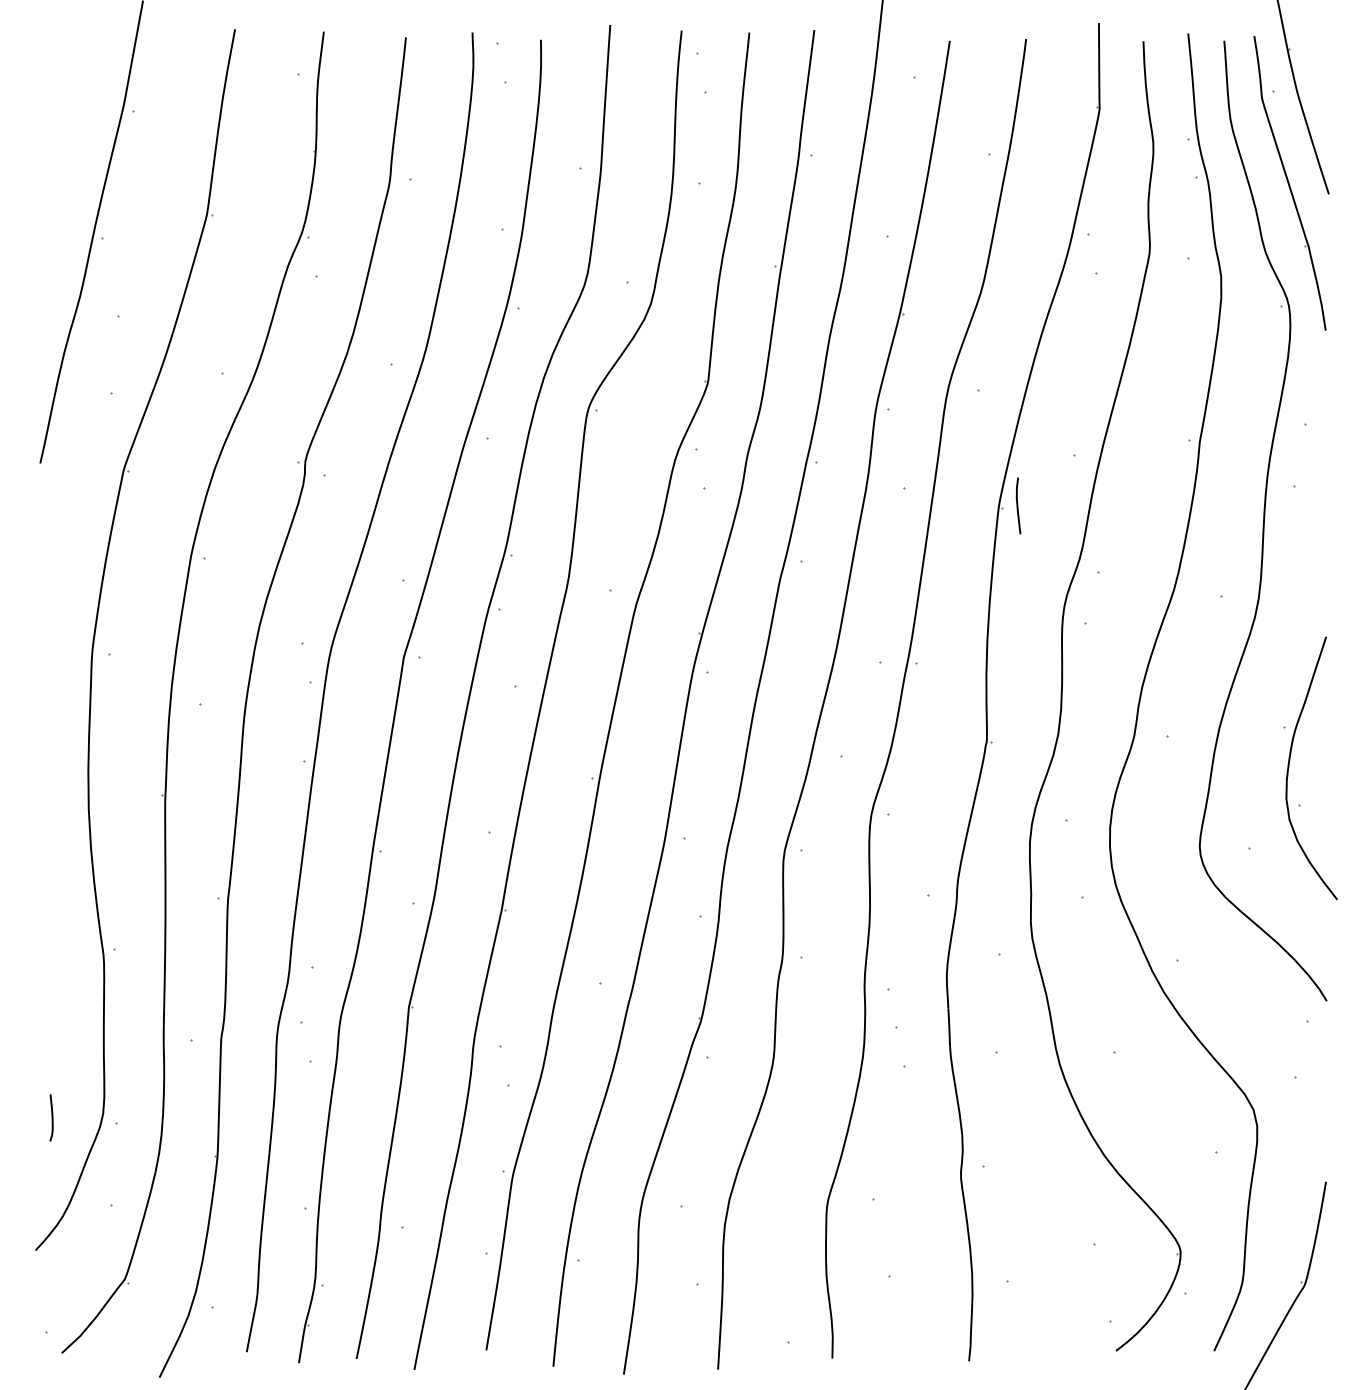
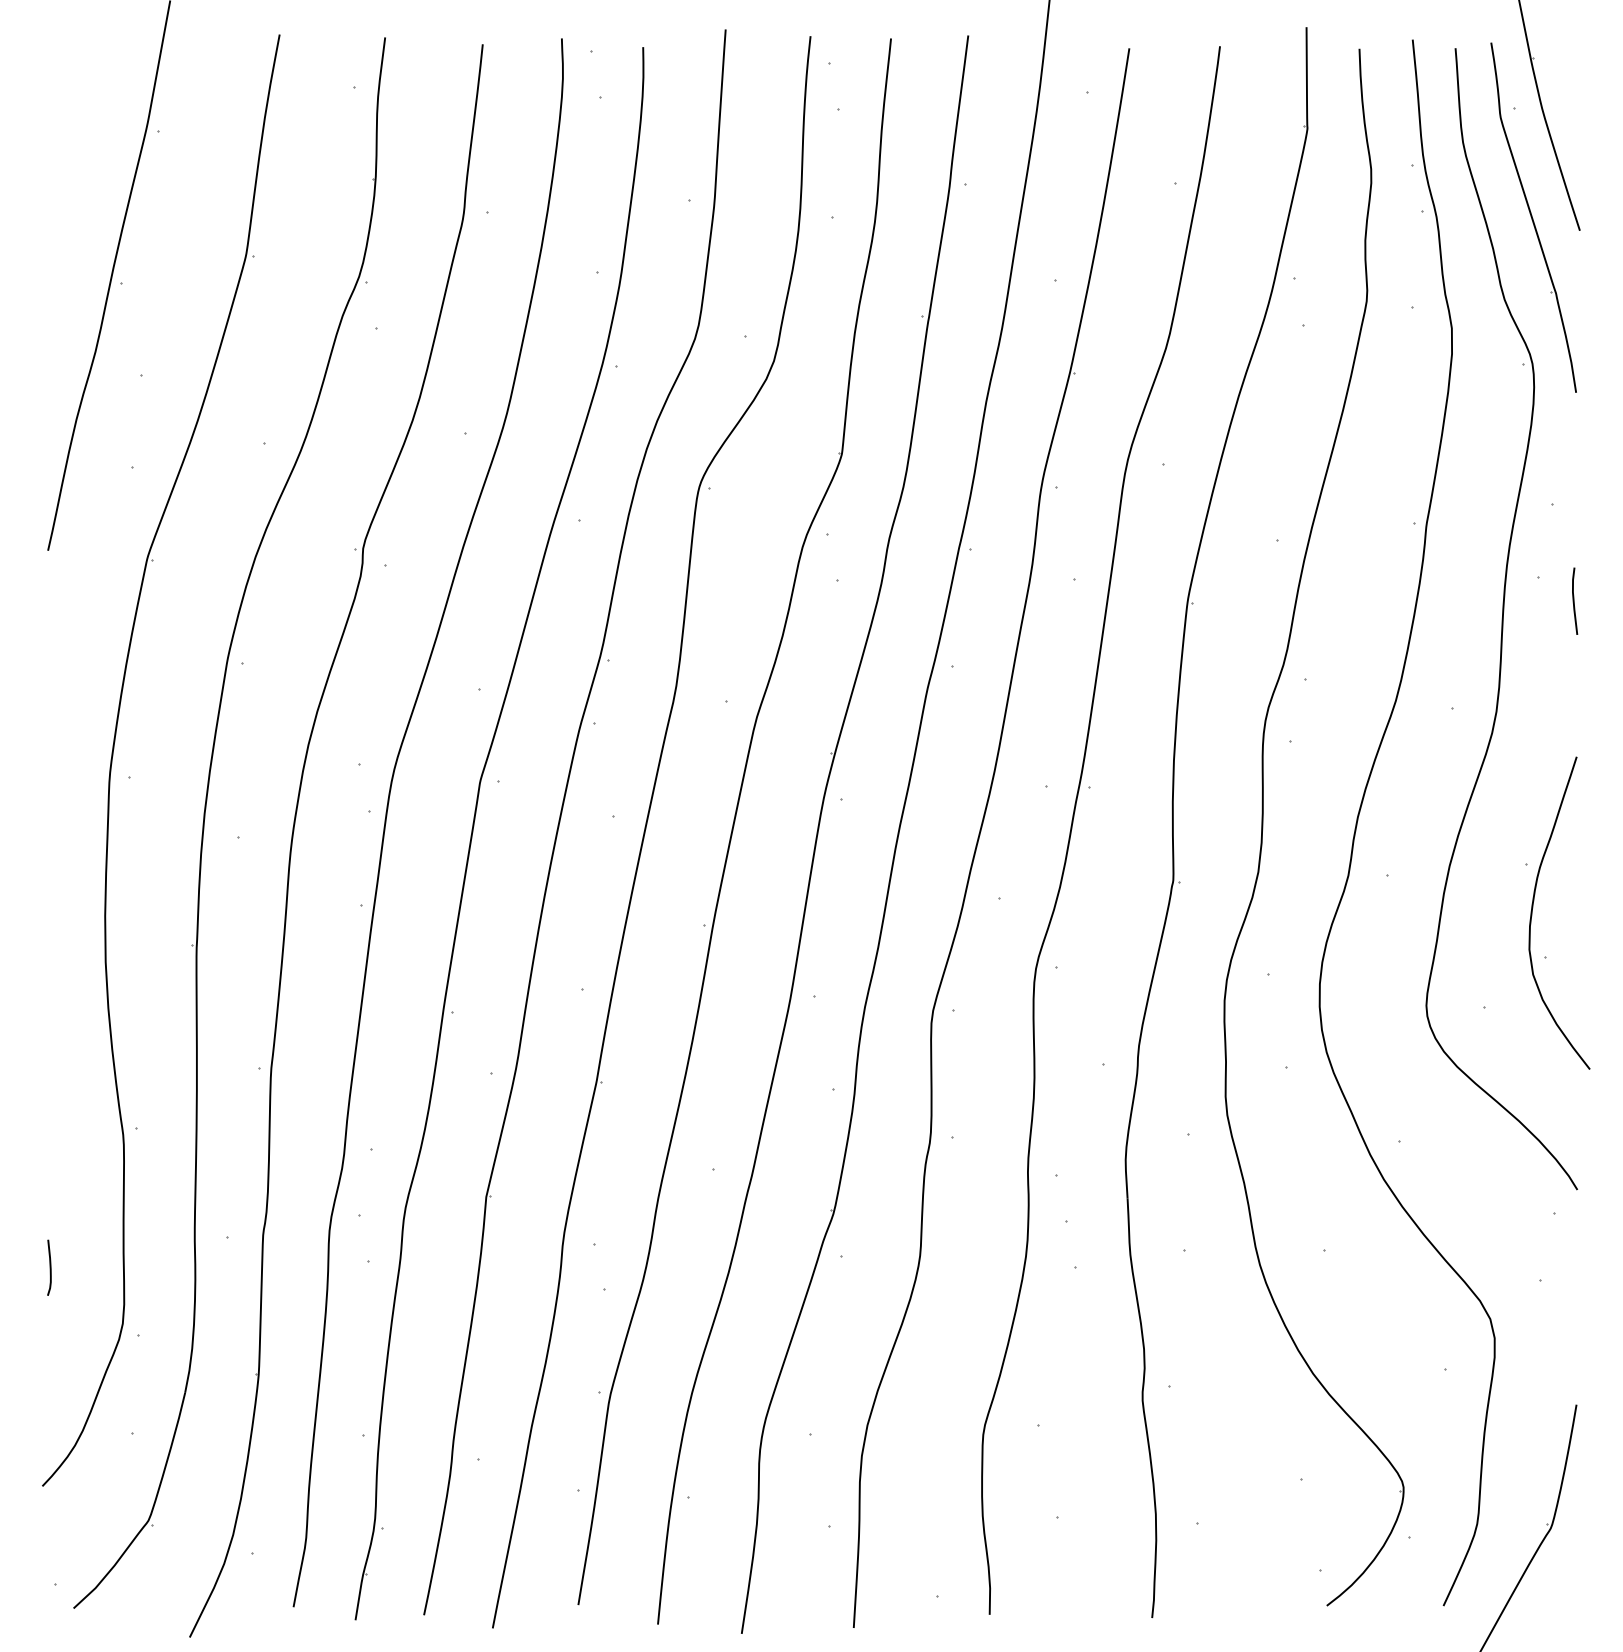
line: (1018, 505) -> (1574, 600), moved
curve: (51, 1117) -> (49, 1267), moved

